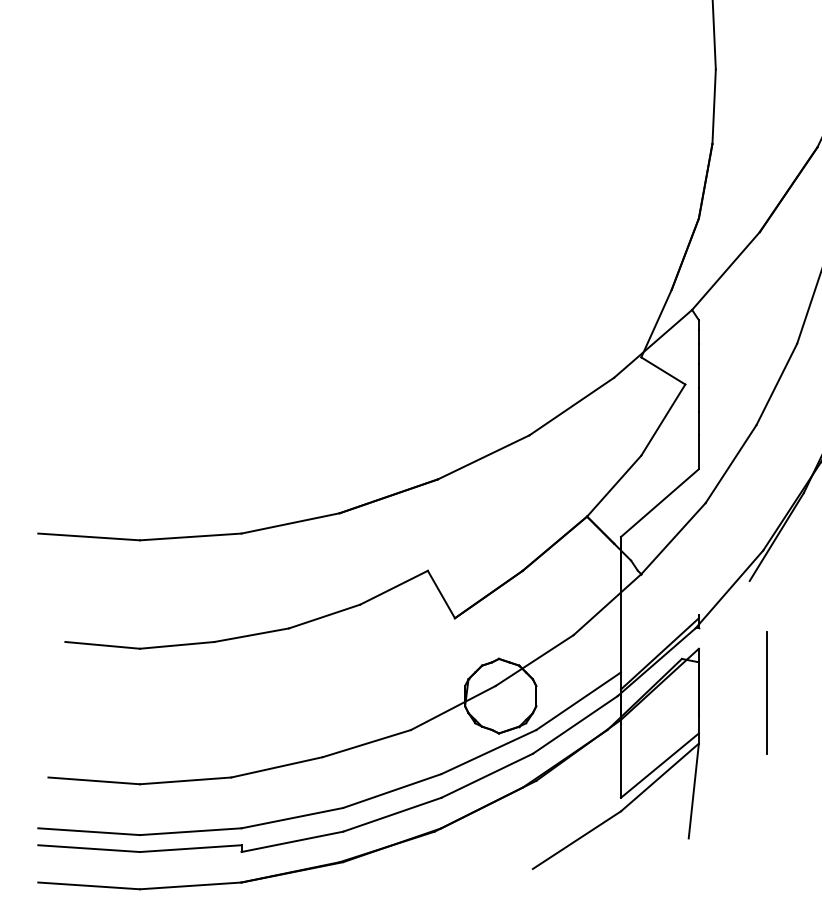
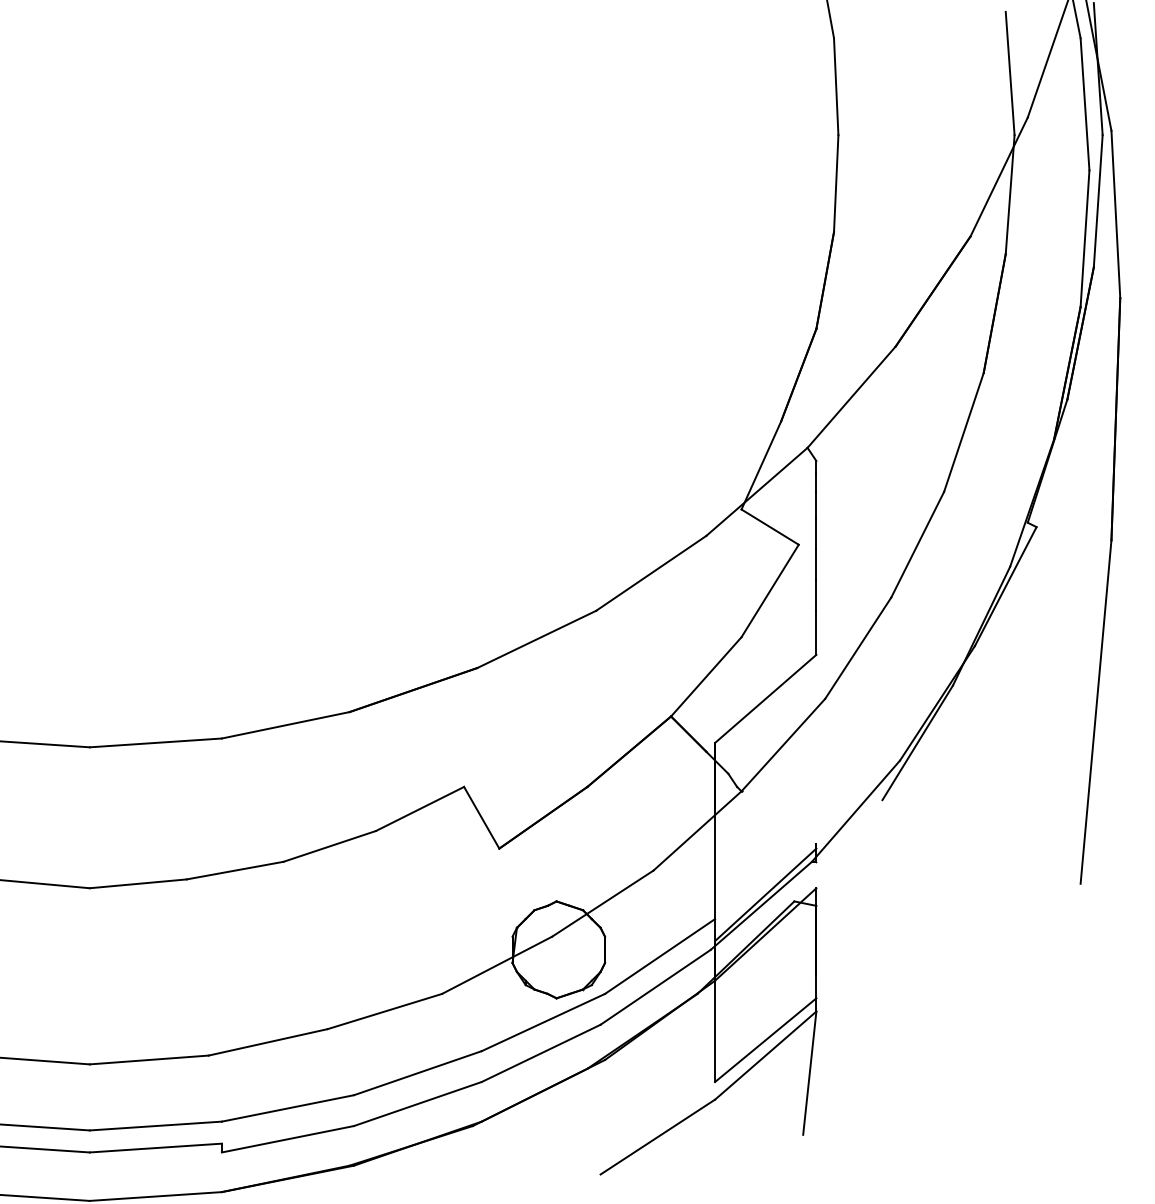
line: (765, 692) -> (903, 945), removed

